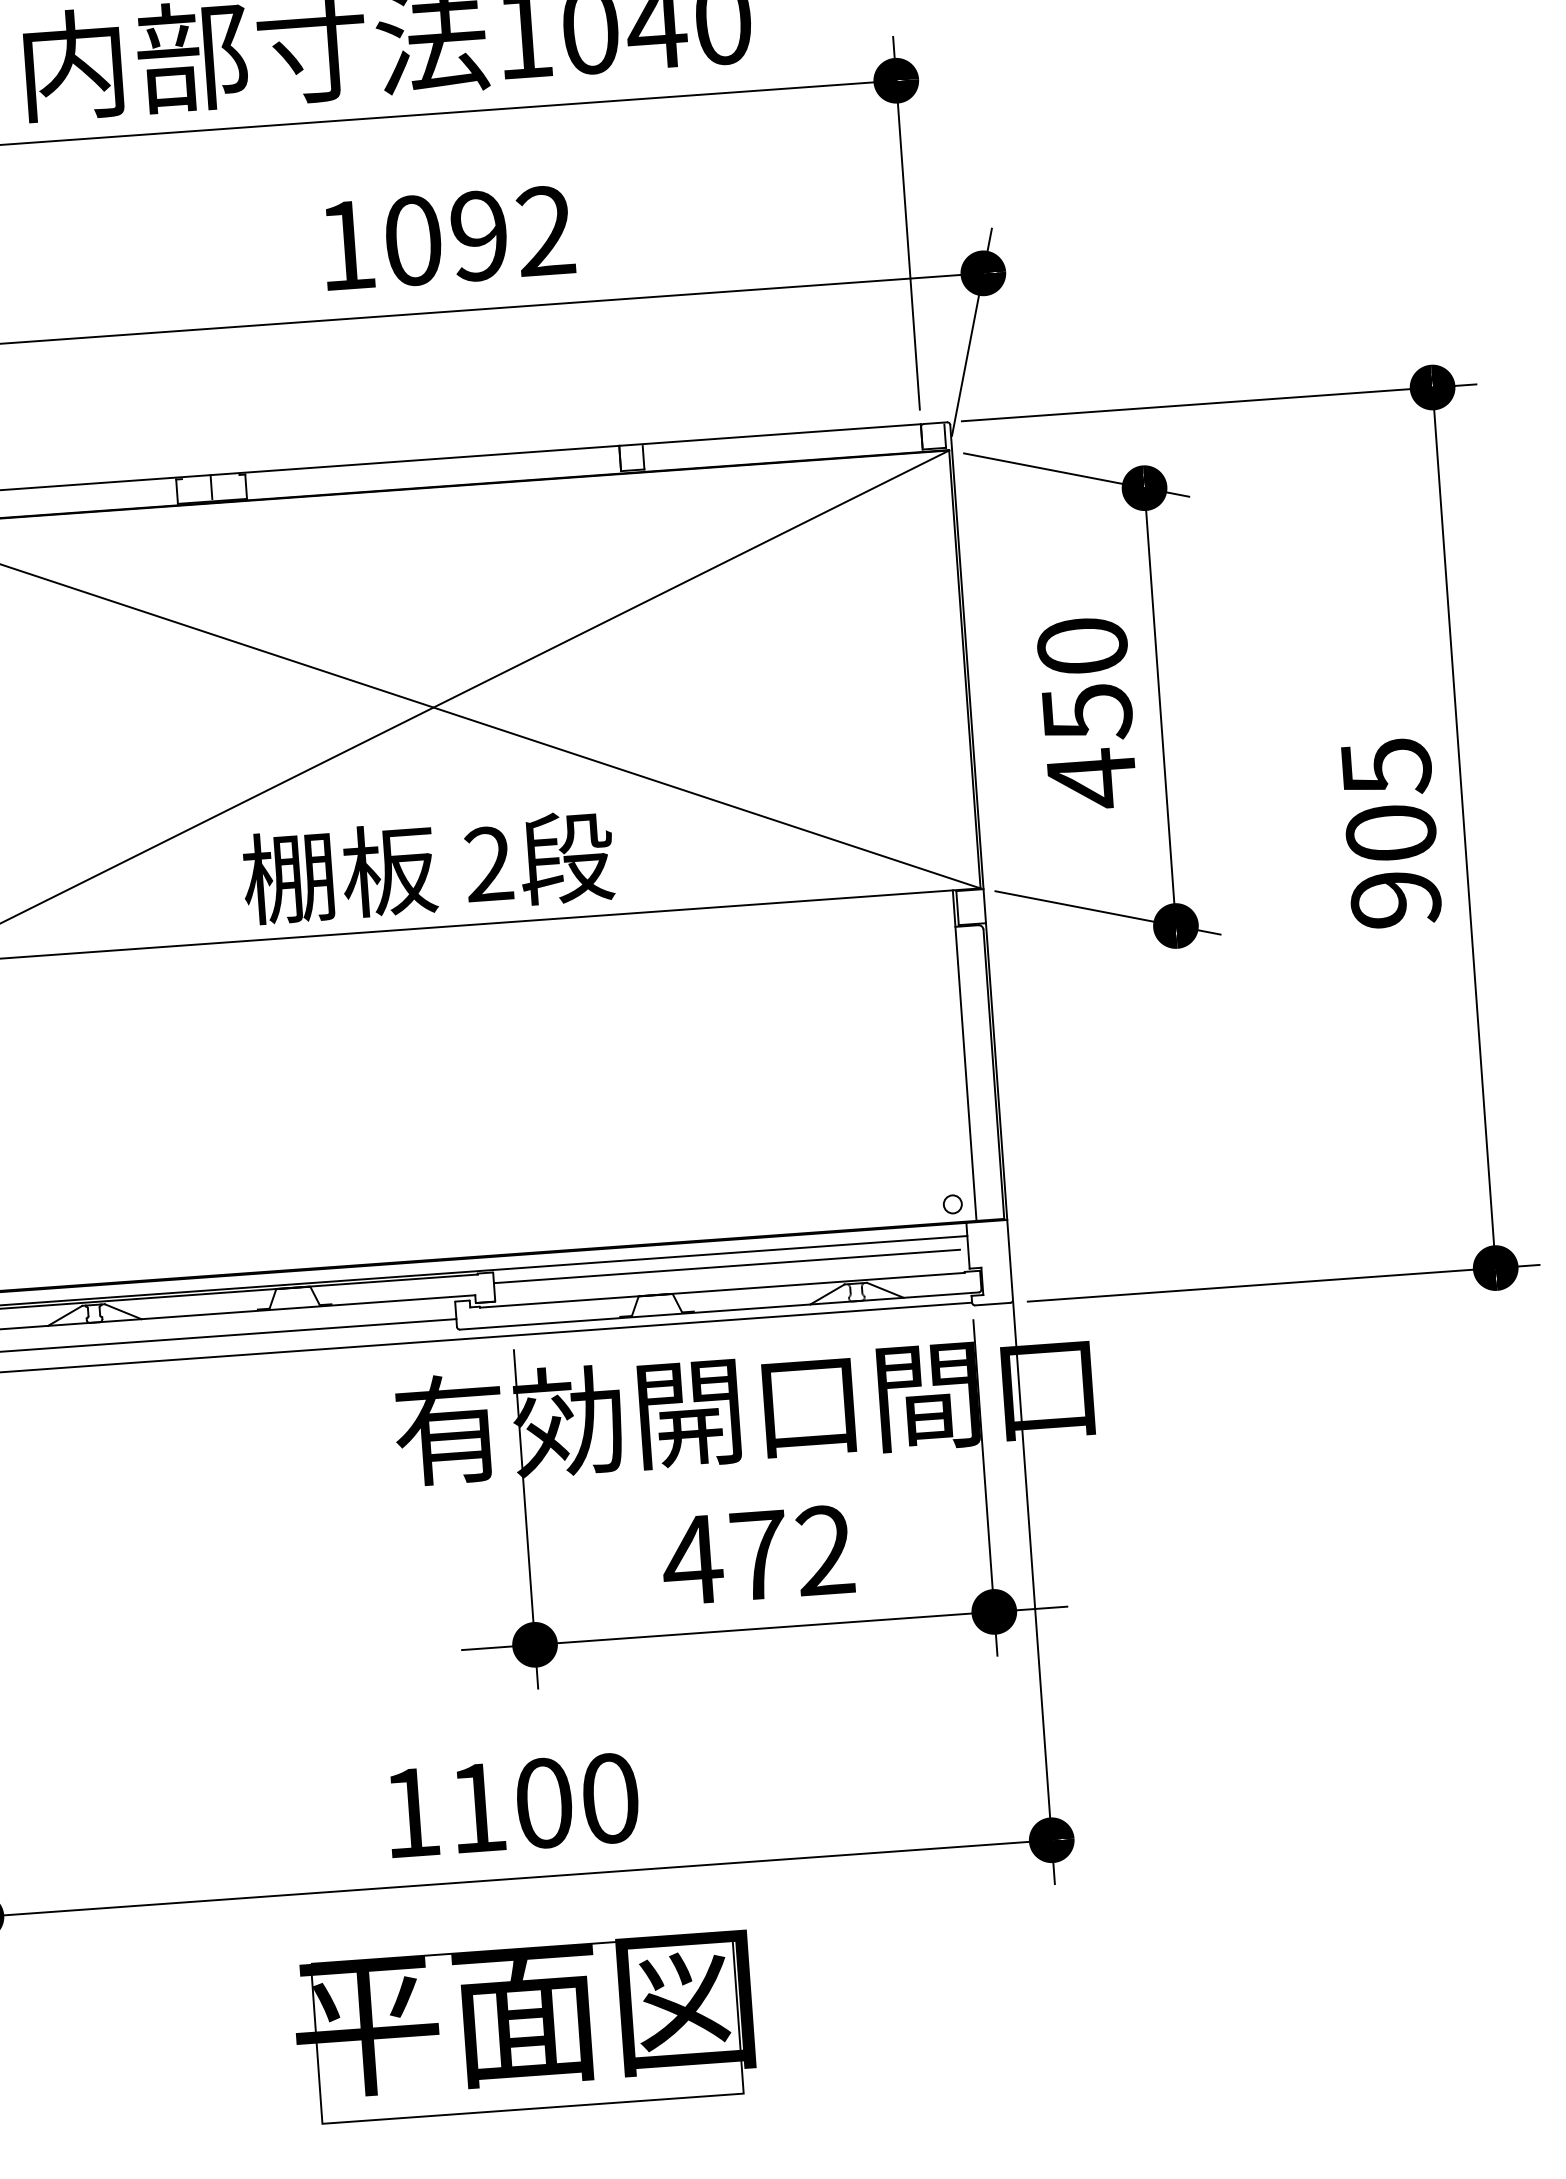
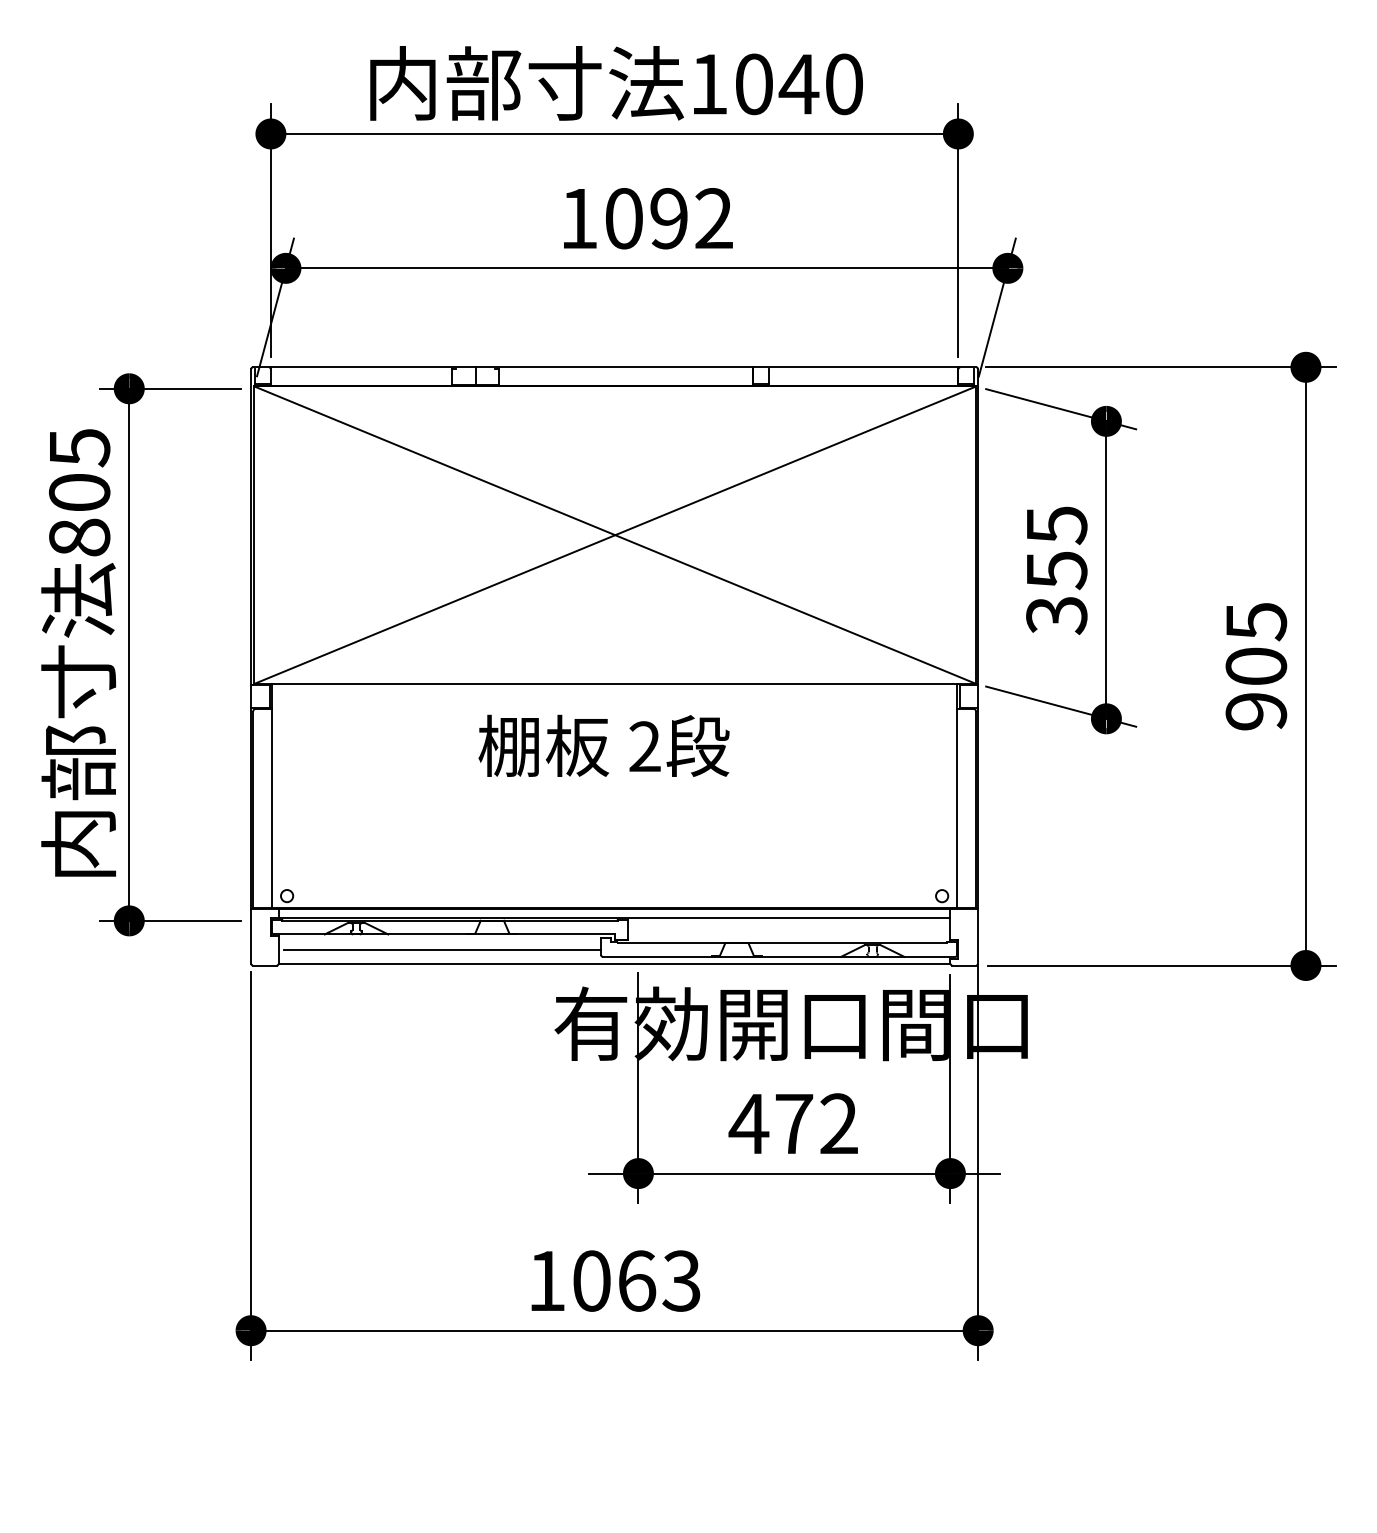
text: (1086, 712) -> (1056, 570), 450 -> 355
text: (427, 866) -> (603, 745), moved
line: (727, 1266) -> (786, 927), removed
text: (543, 1802) -> (636, 1280), 1100 -> 1063
part: (524, 2027) -> (612, 1431), removed

